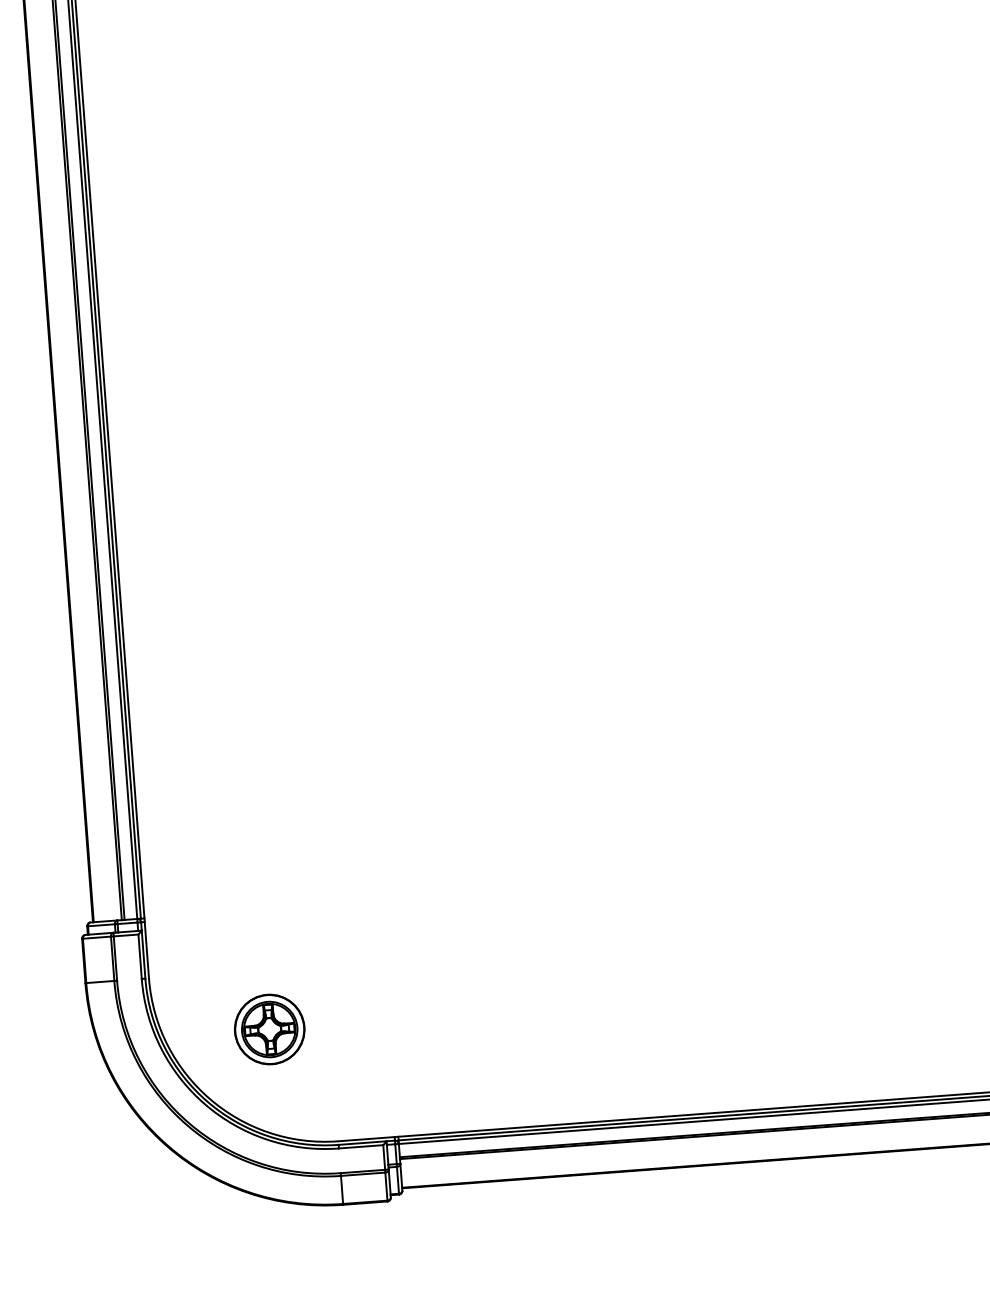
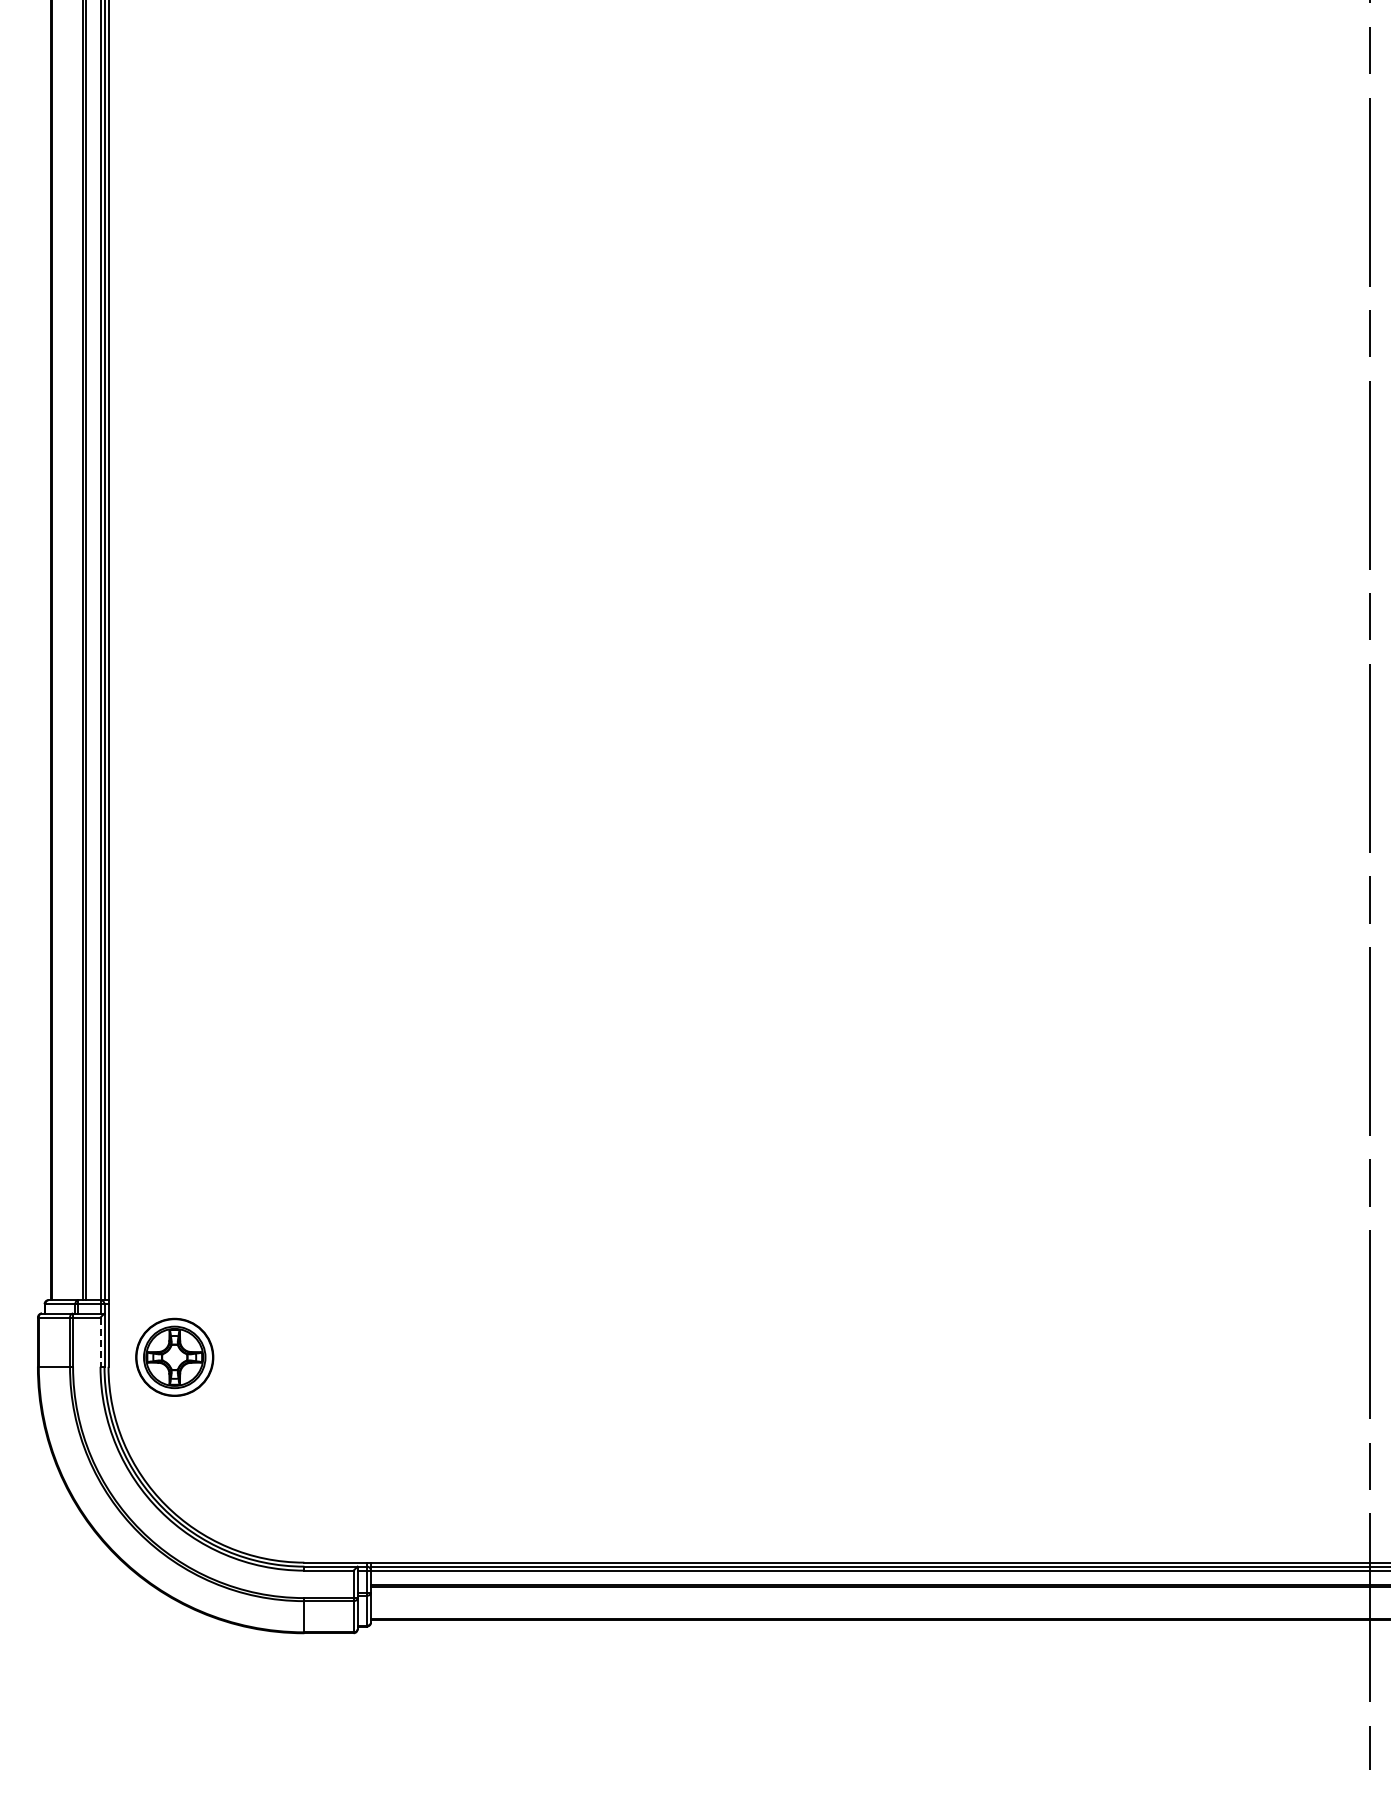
line: (140, 957) -> (100, 1342), solid -> dashed
part: (269, 1028) -> (174, 1356), moved

